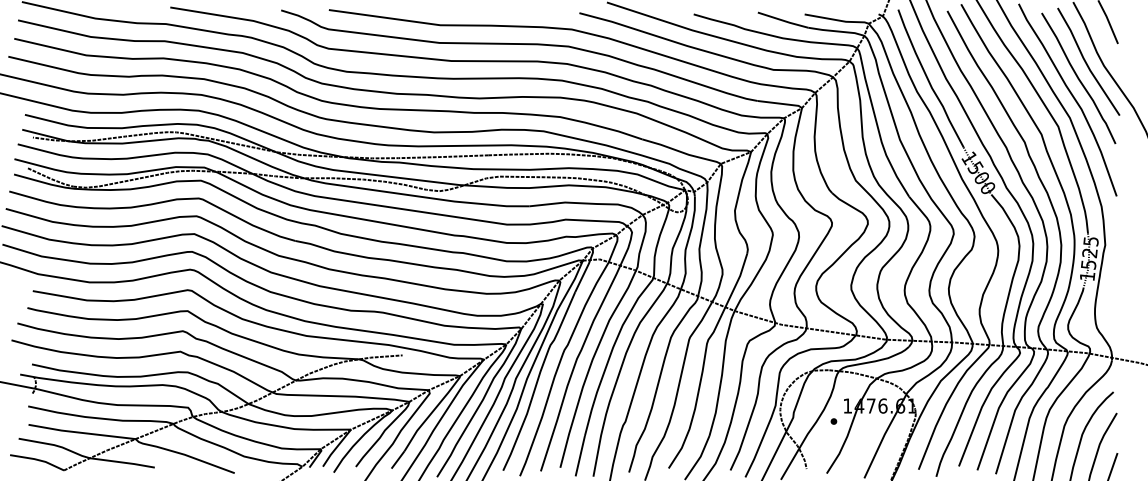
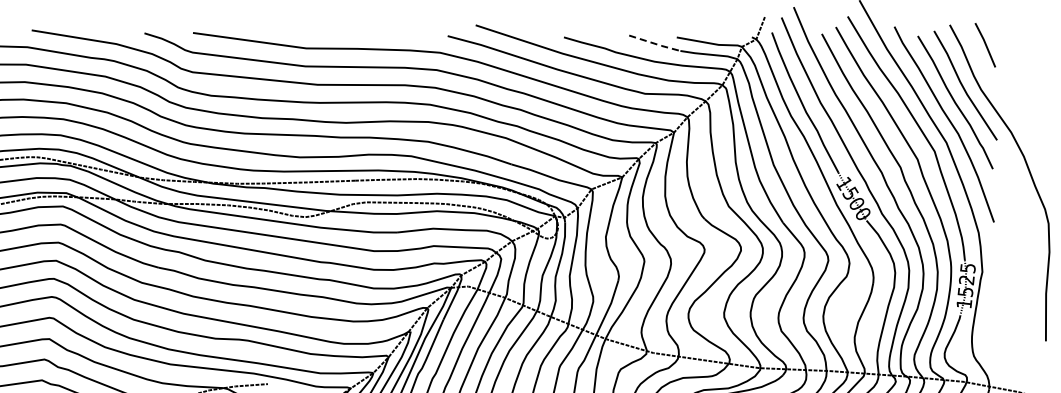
line: (783, 20) -> (655, 43), solid -> dashed

